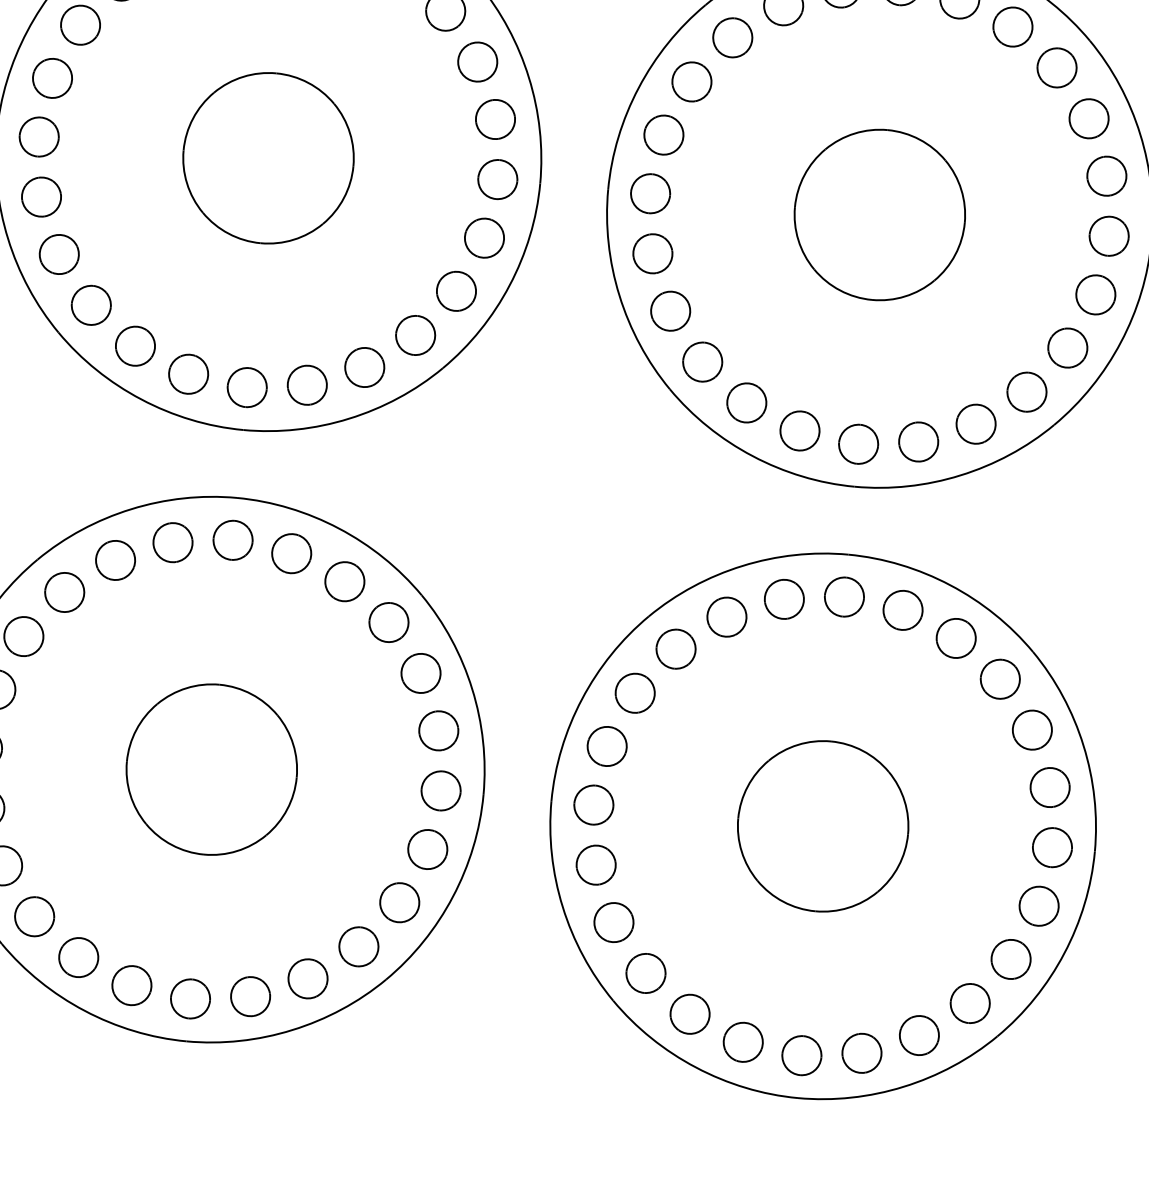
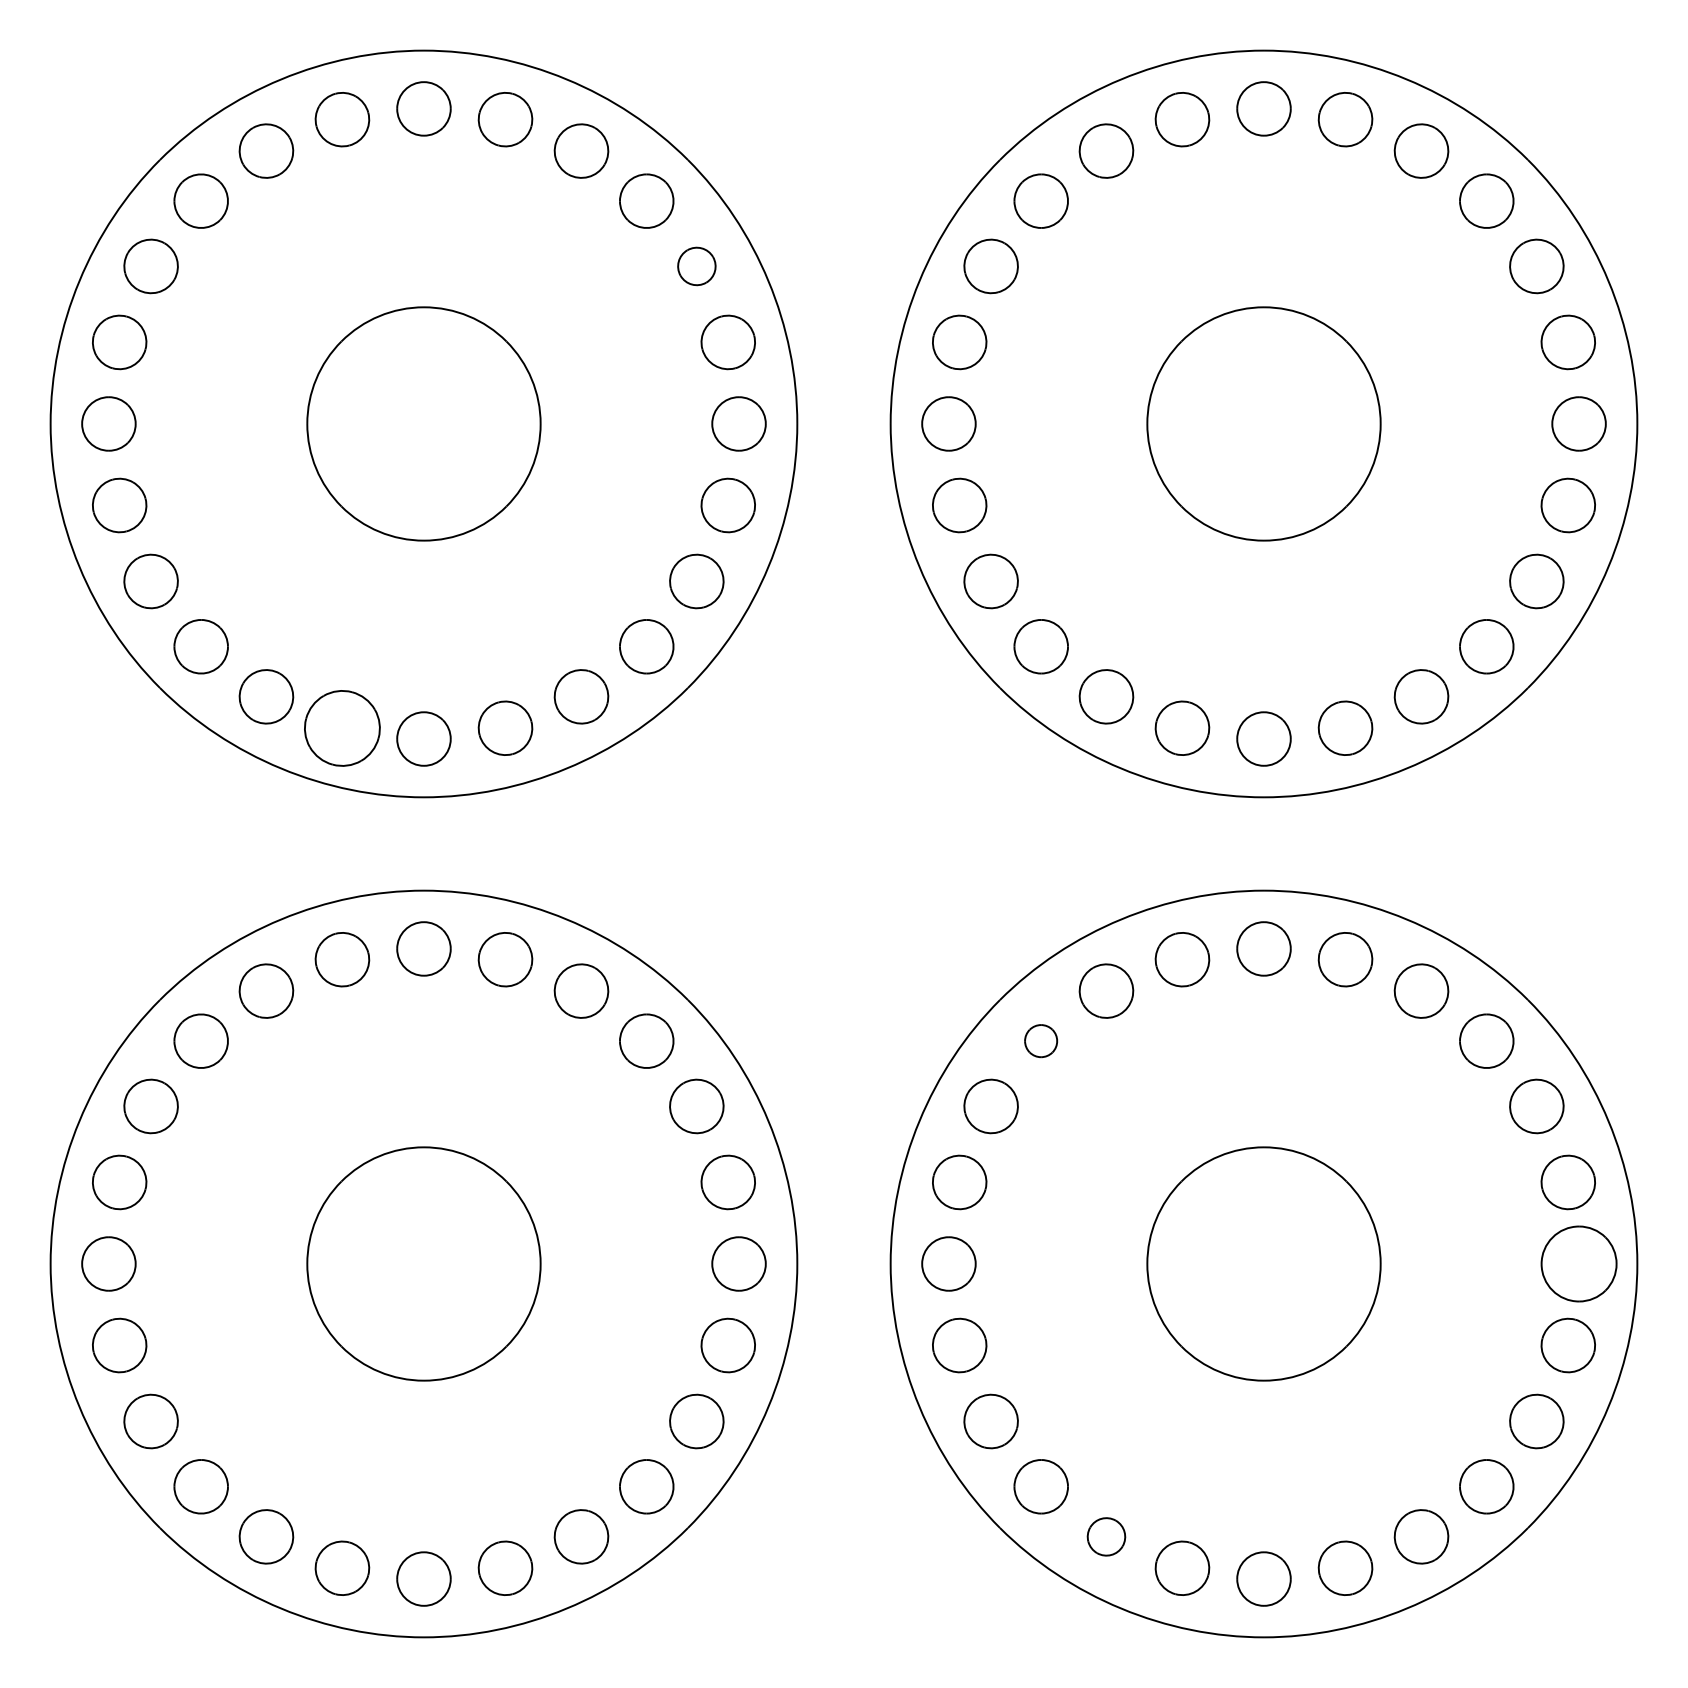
part: (477, 62) -> (696, 266), size x0.7
part: (188, 373) -> (342, 727), size x1.4
part: (675, 648) -> (1040, 1040), size x0.6
part: (1052, 847) -> (1578, 1263), size x1.4
part: (690, 1014) -> (1106, 1536), size x0.7

